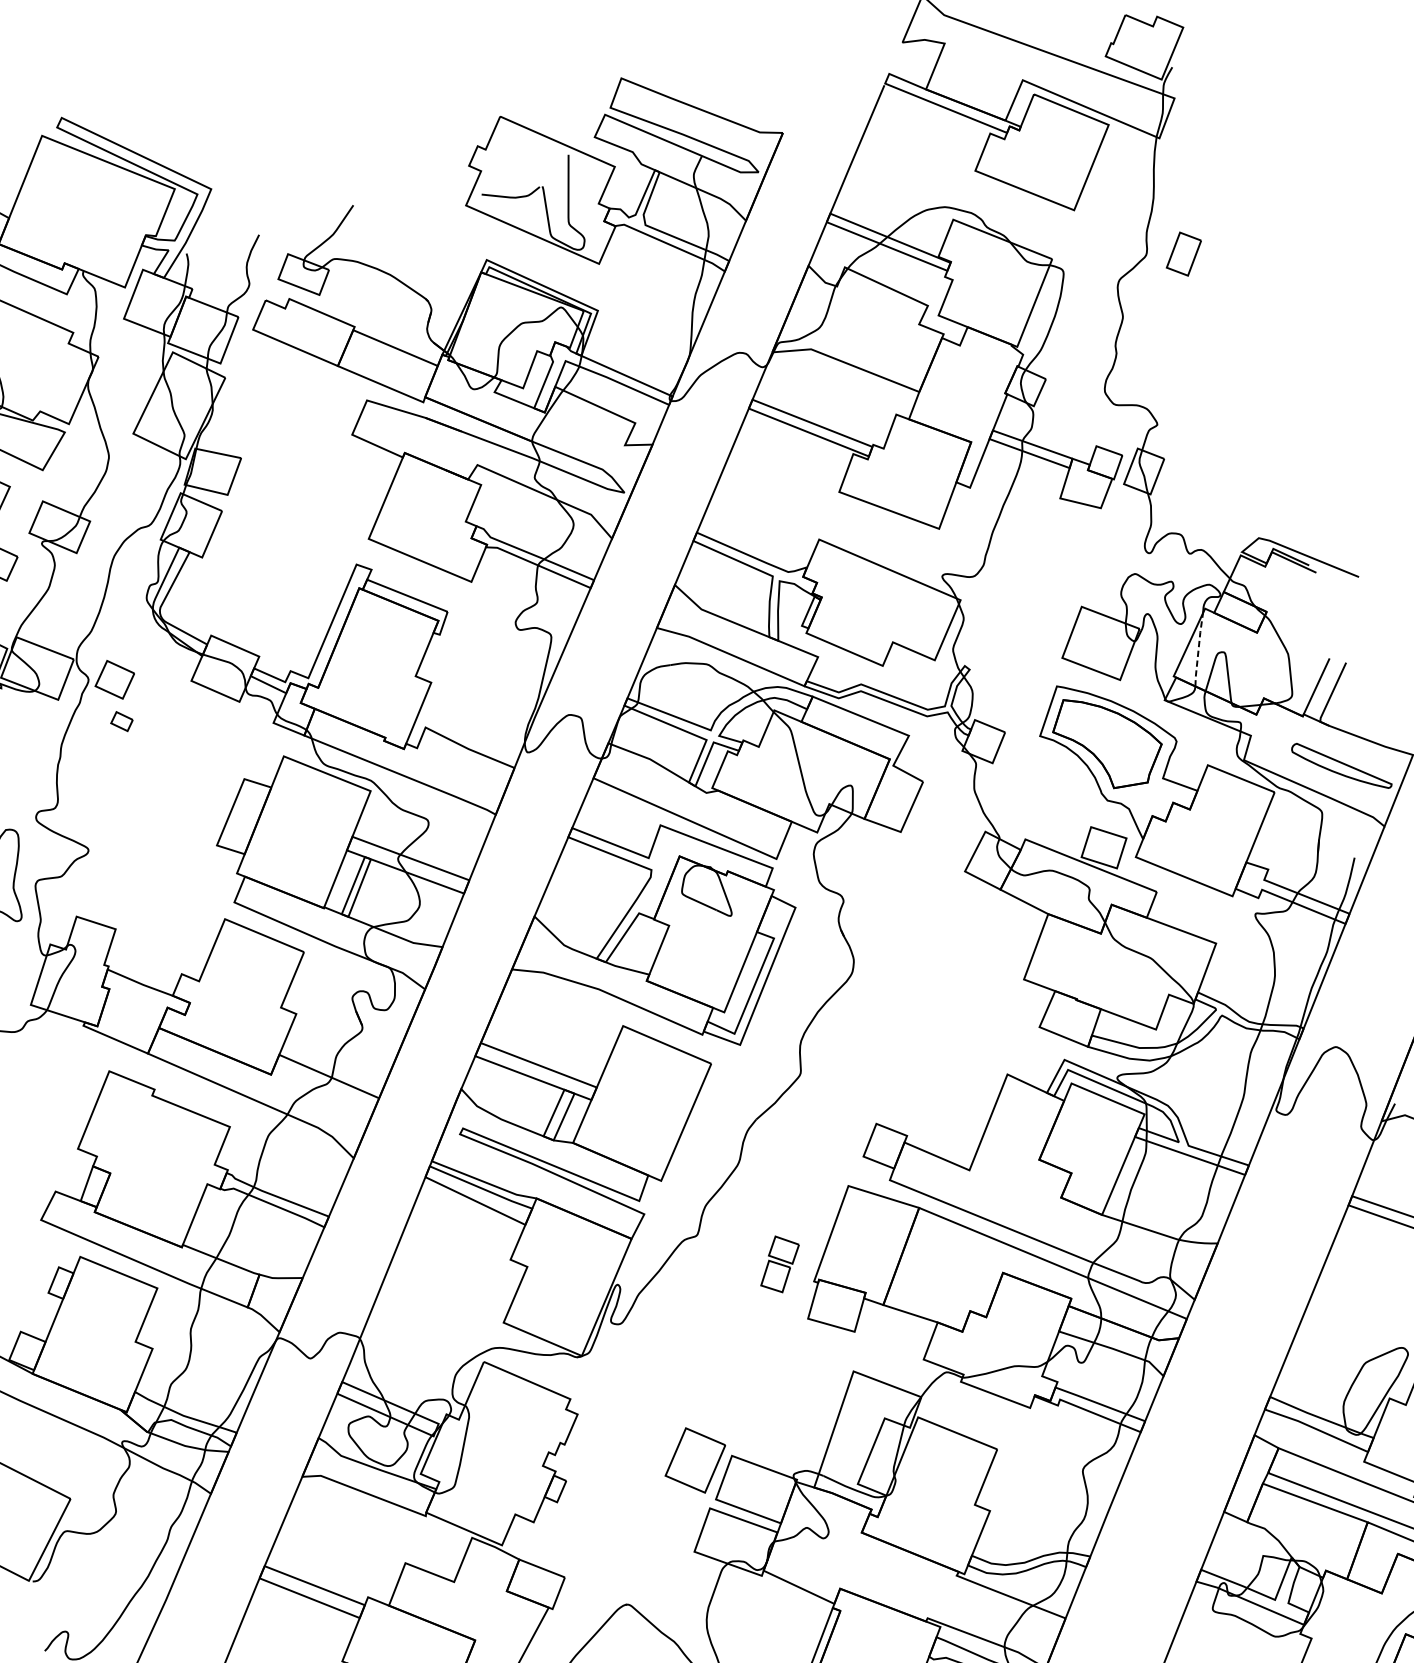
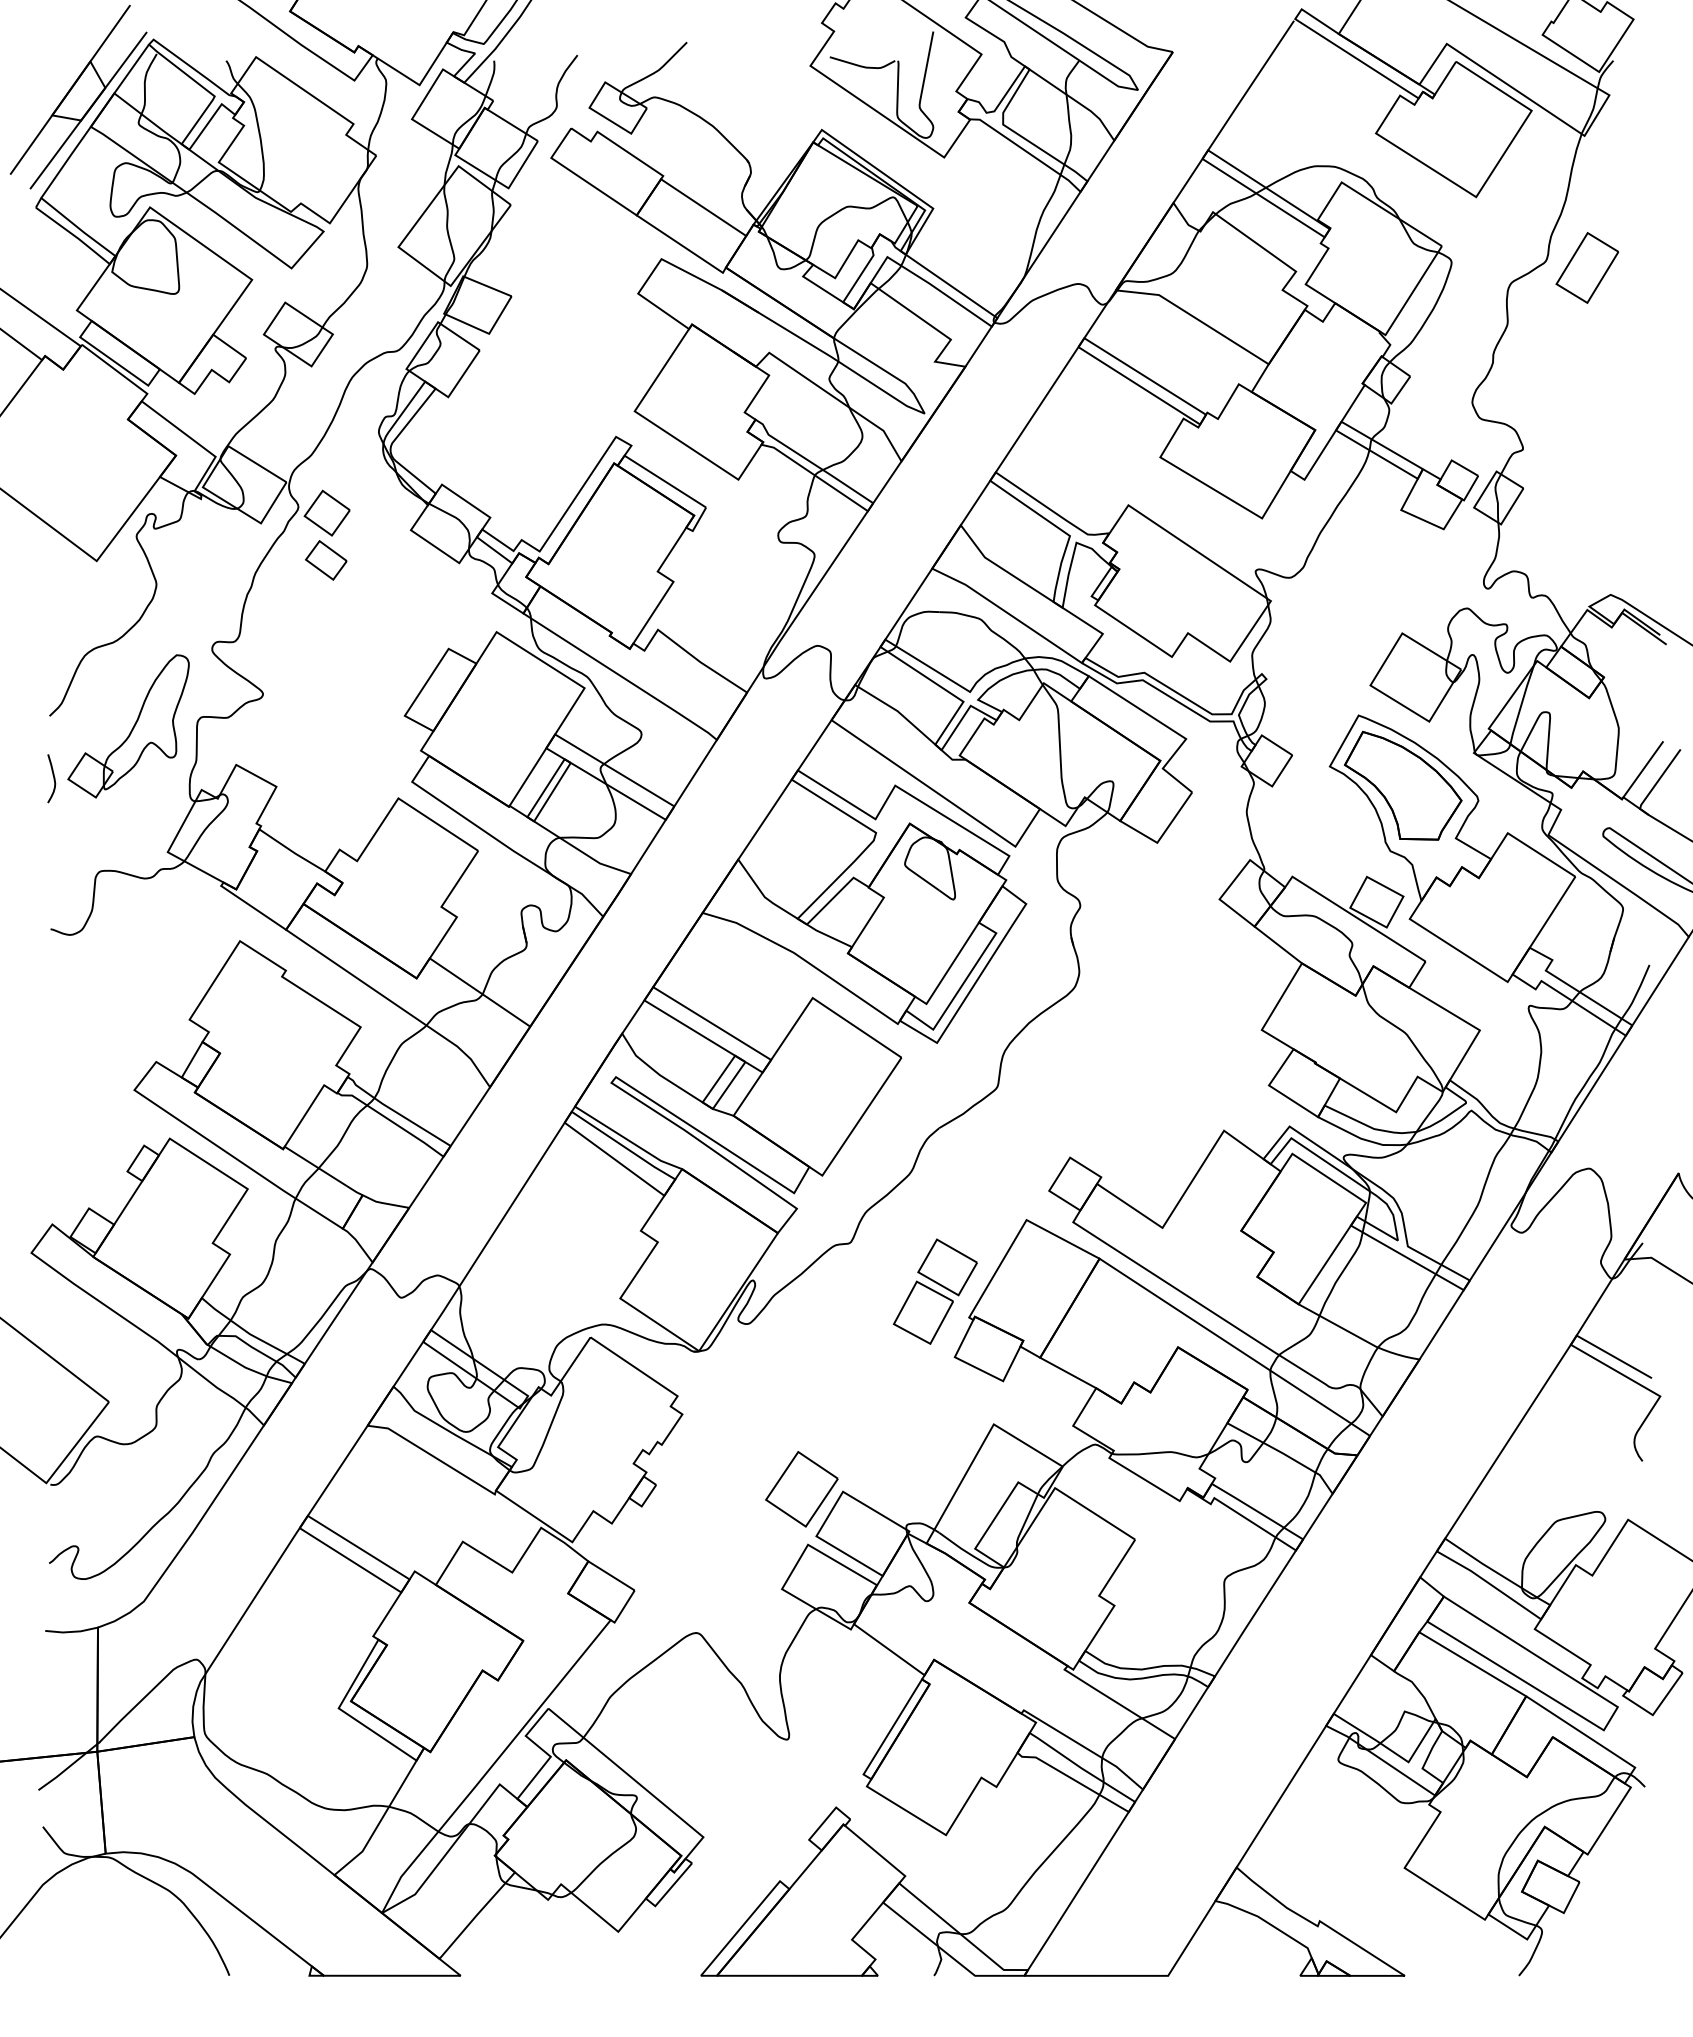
part: (1183, 253) -> (1587, 267), size x1.43
line: (1198, 649) -> (1521, 704), dashed -> solid
part: (122, 721) -> (326, 560), size x1.67
part: (779, 1264) -> (934, 1291), size x1.67

